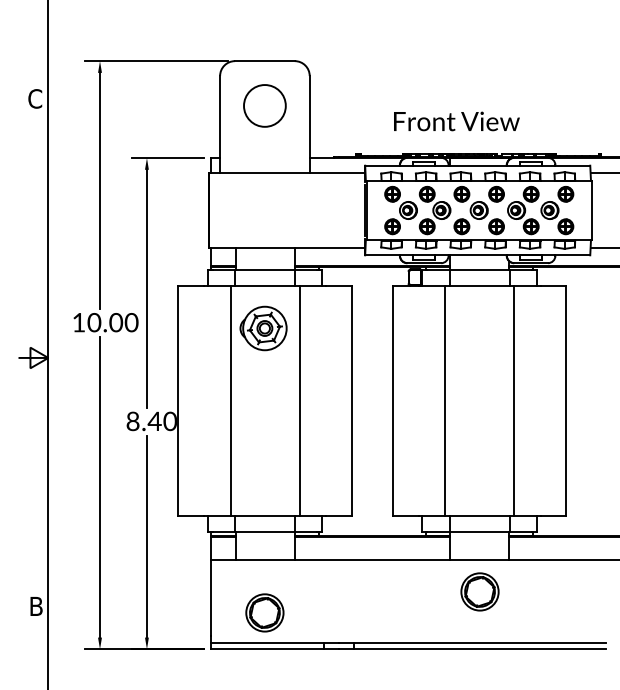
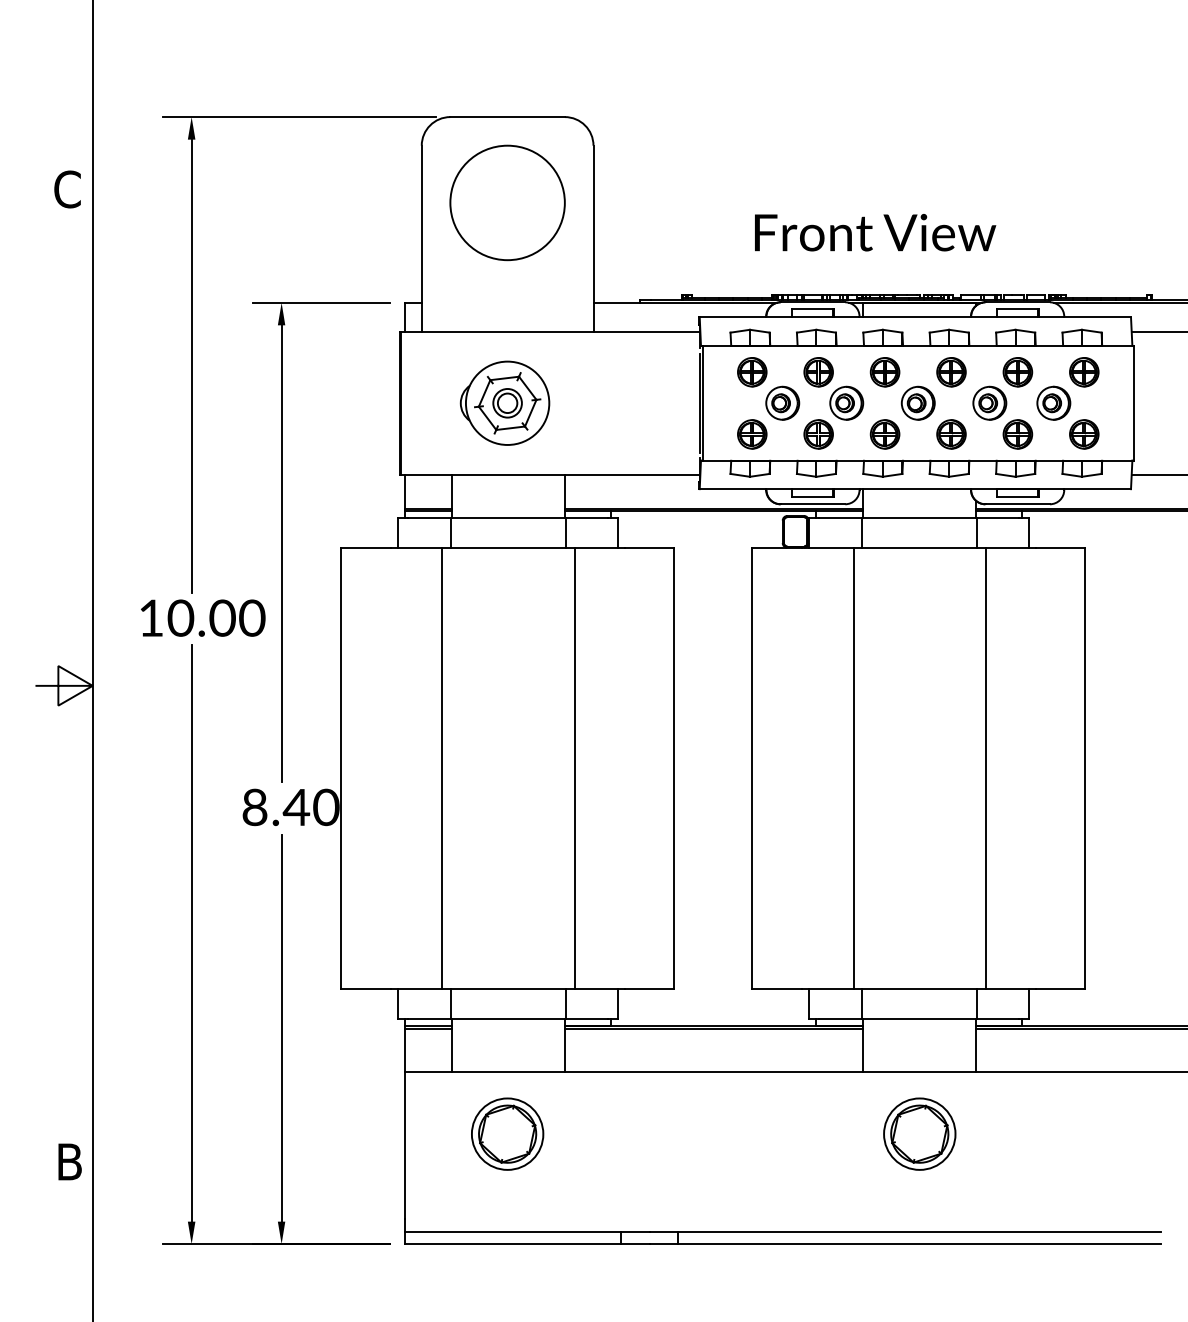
circle: (264, 105) -> (506, 202), size x1.43
part: (263, 328) -> (504, 403), moved
part: (264, 612) -> (506, 1133), moved

